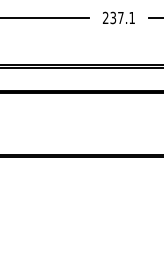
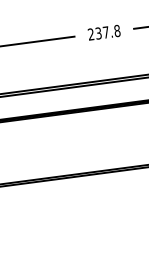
text: (132, 17) -> (117, 30), 237.1 -> 237.8

